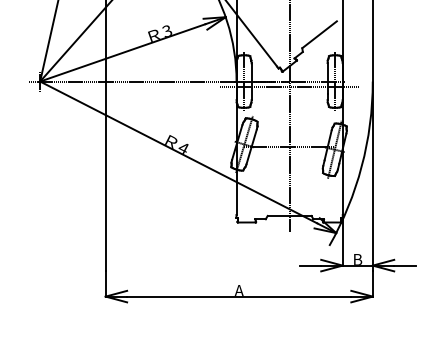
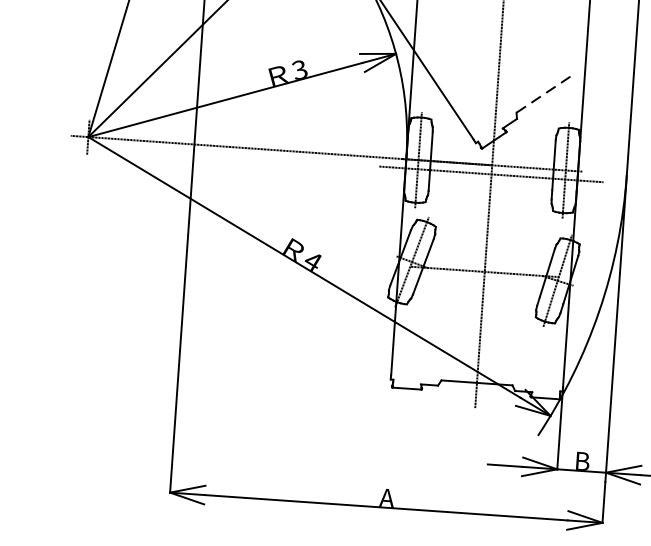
line: (319, 34) -> (545, 92), solid -> dashed

